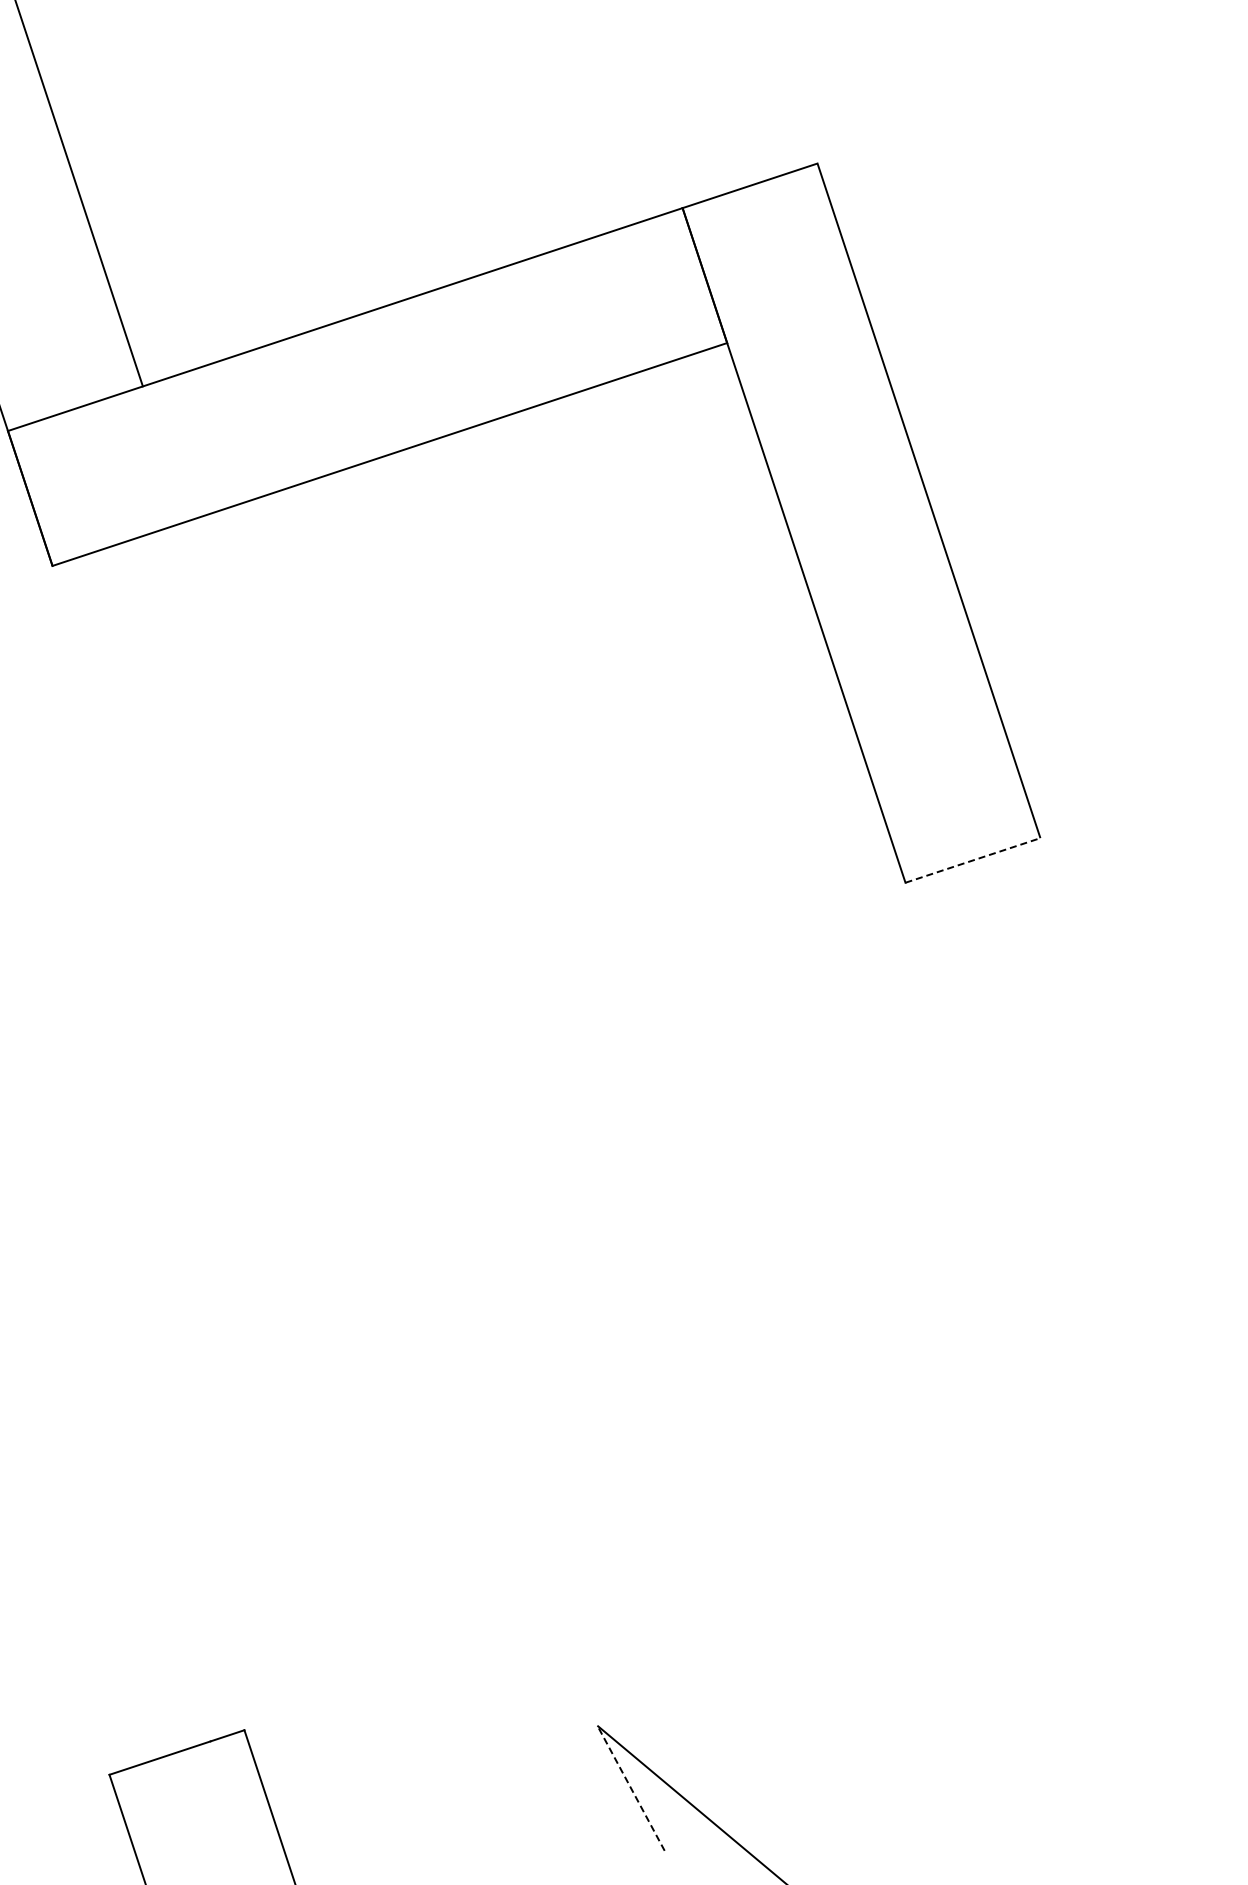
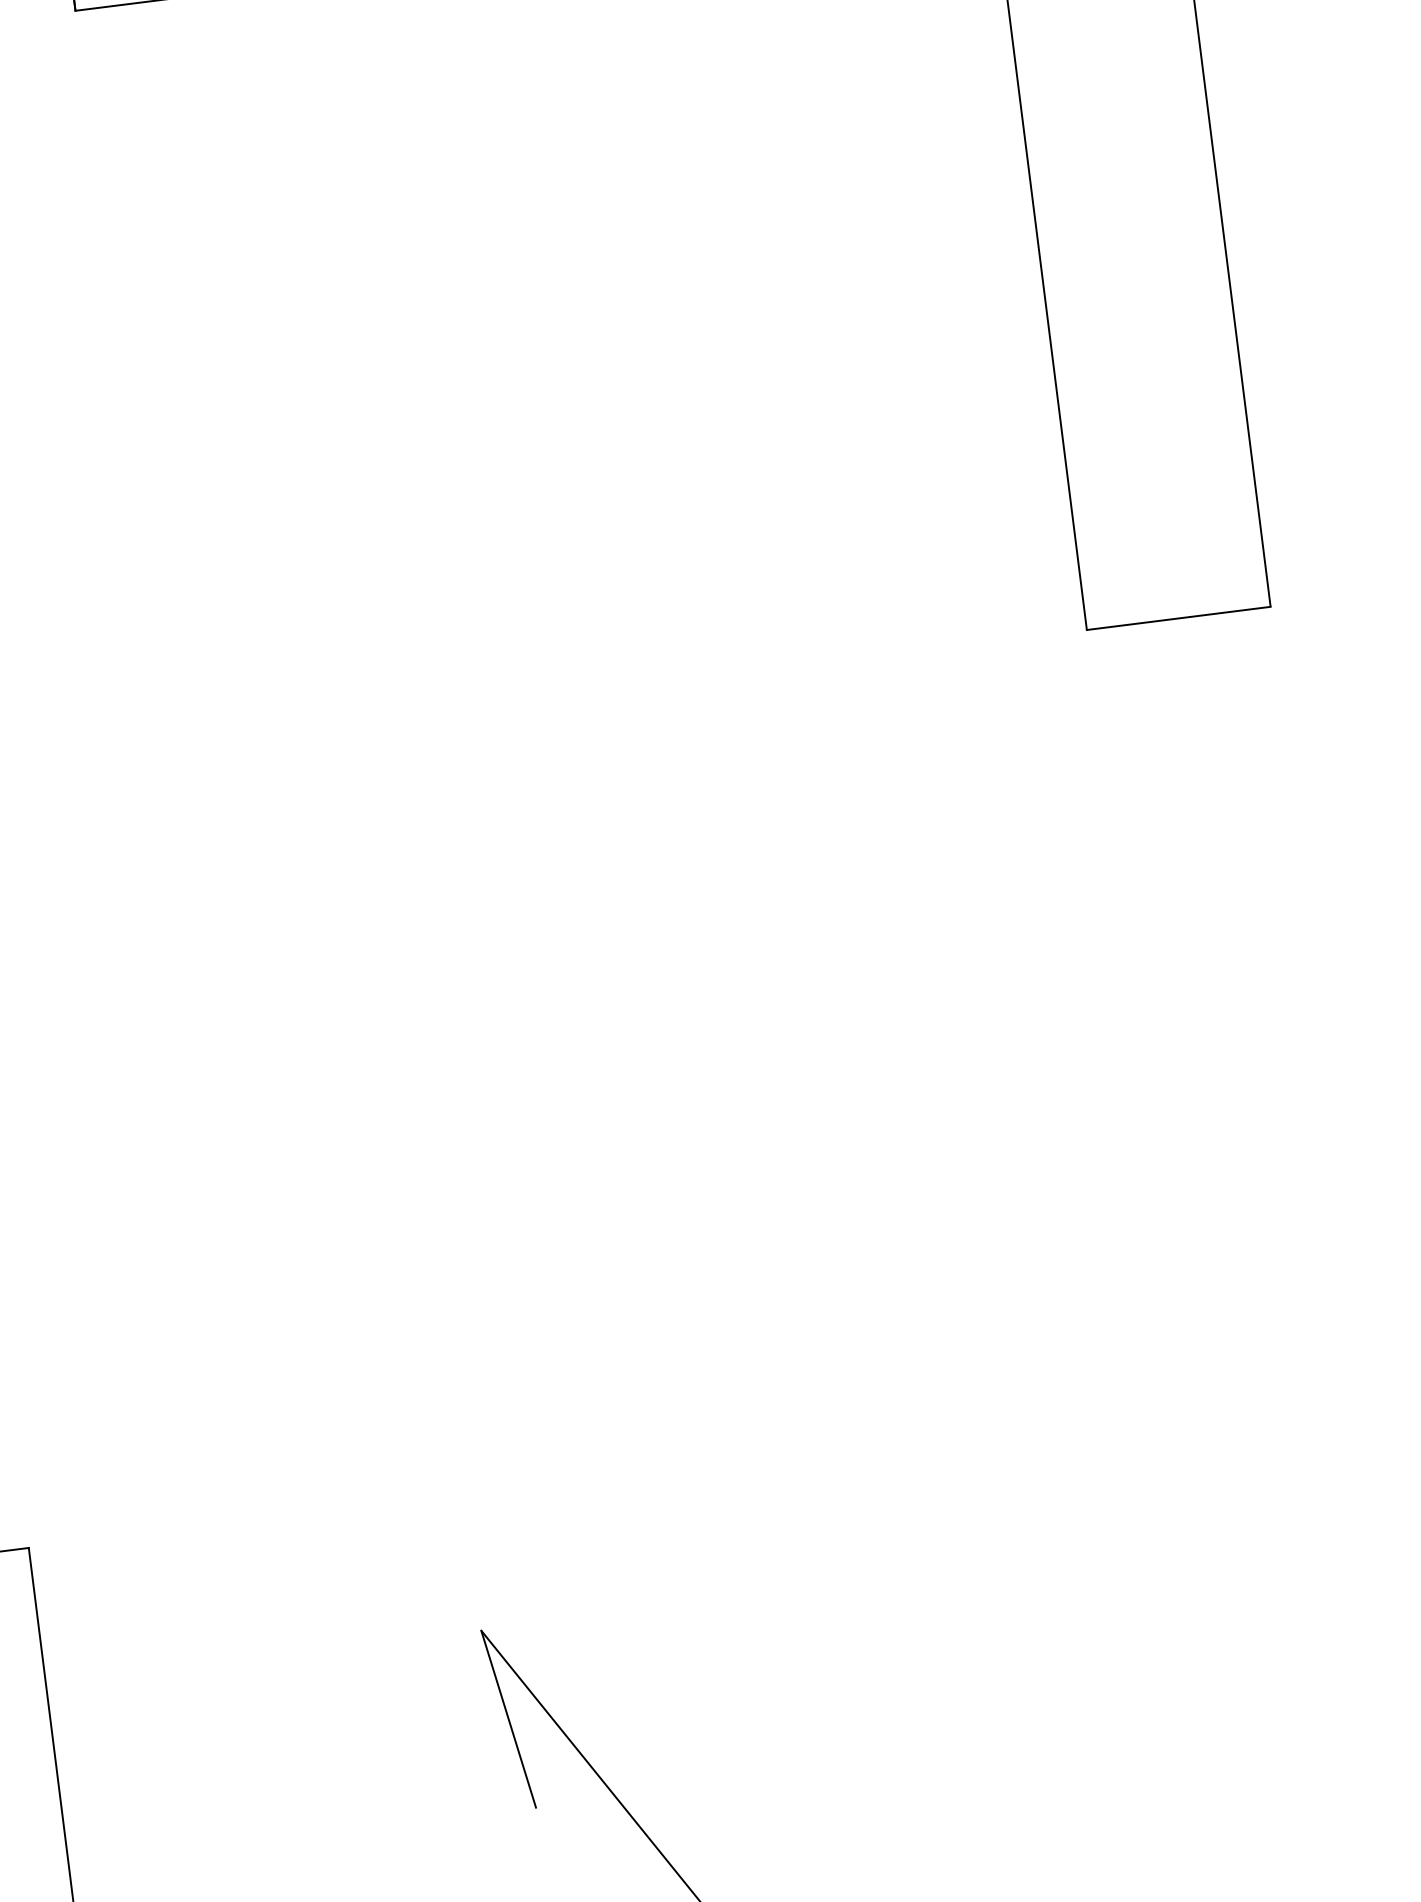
line: (973, 860) -> (1179, 618), dashed -> solid
line: (630, 1787) -> (508, 1718), dashed -> solid

